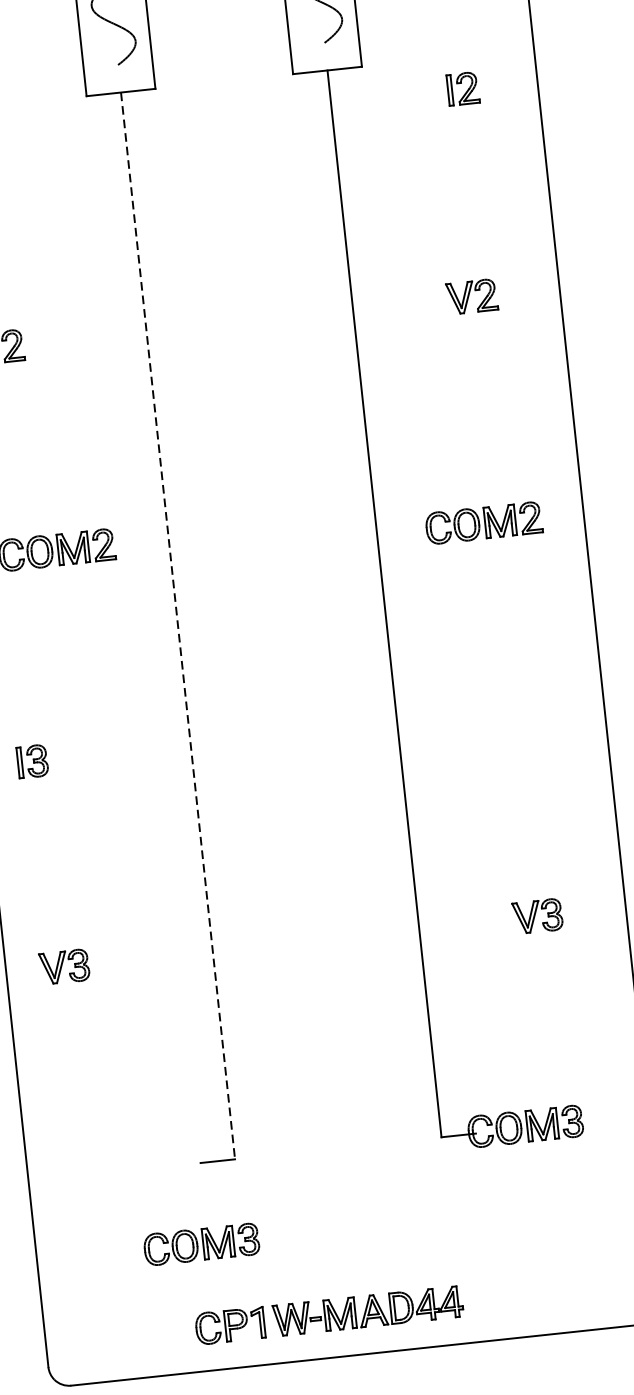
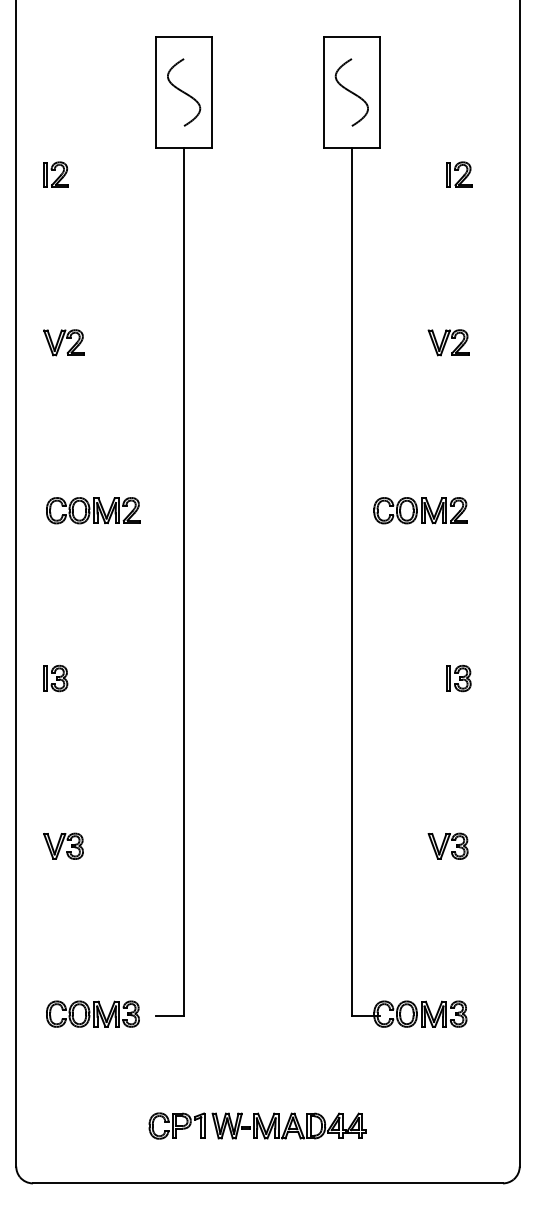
part: (483, 522) -> (420, 510), moved
line: (178, 626) -> (184, 582), dashed -> solid
part: (528, 708) -> (458, 678), added
part: (201, 1243) -> (92, 1013), moved
part: (329, 1314) -> (257, 1125), moved

